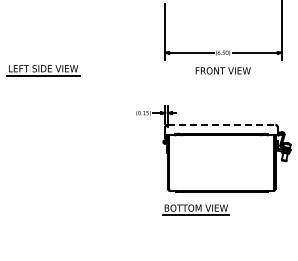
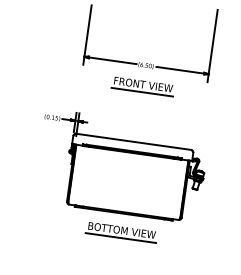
line: (222, 77) -> (141, 91), added
line: (221, 124) -> (133, 141), dashed -> solid
part: (195, 209) -> (120, 231), moved

